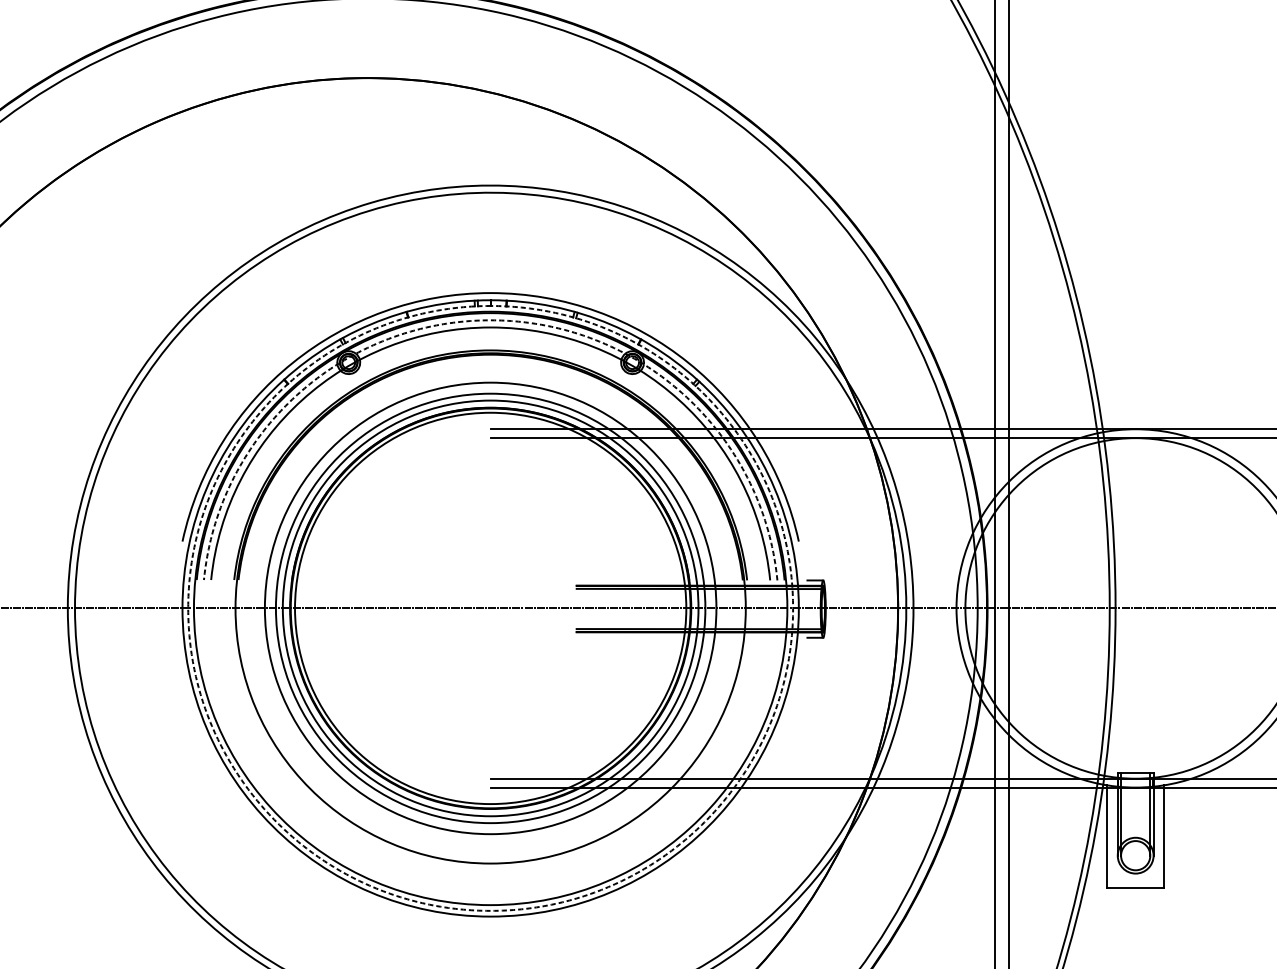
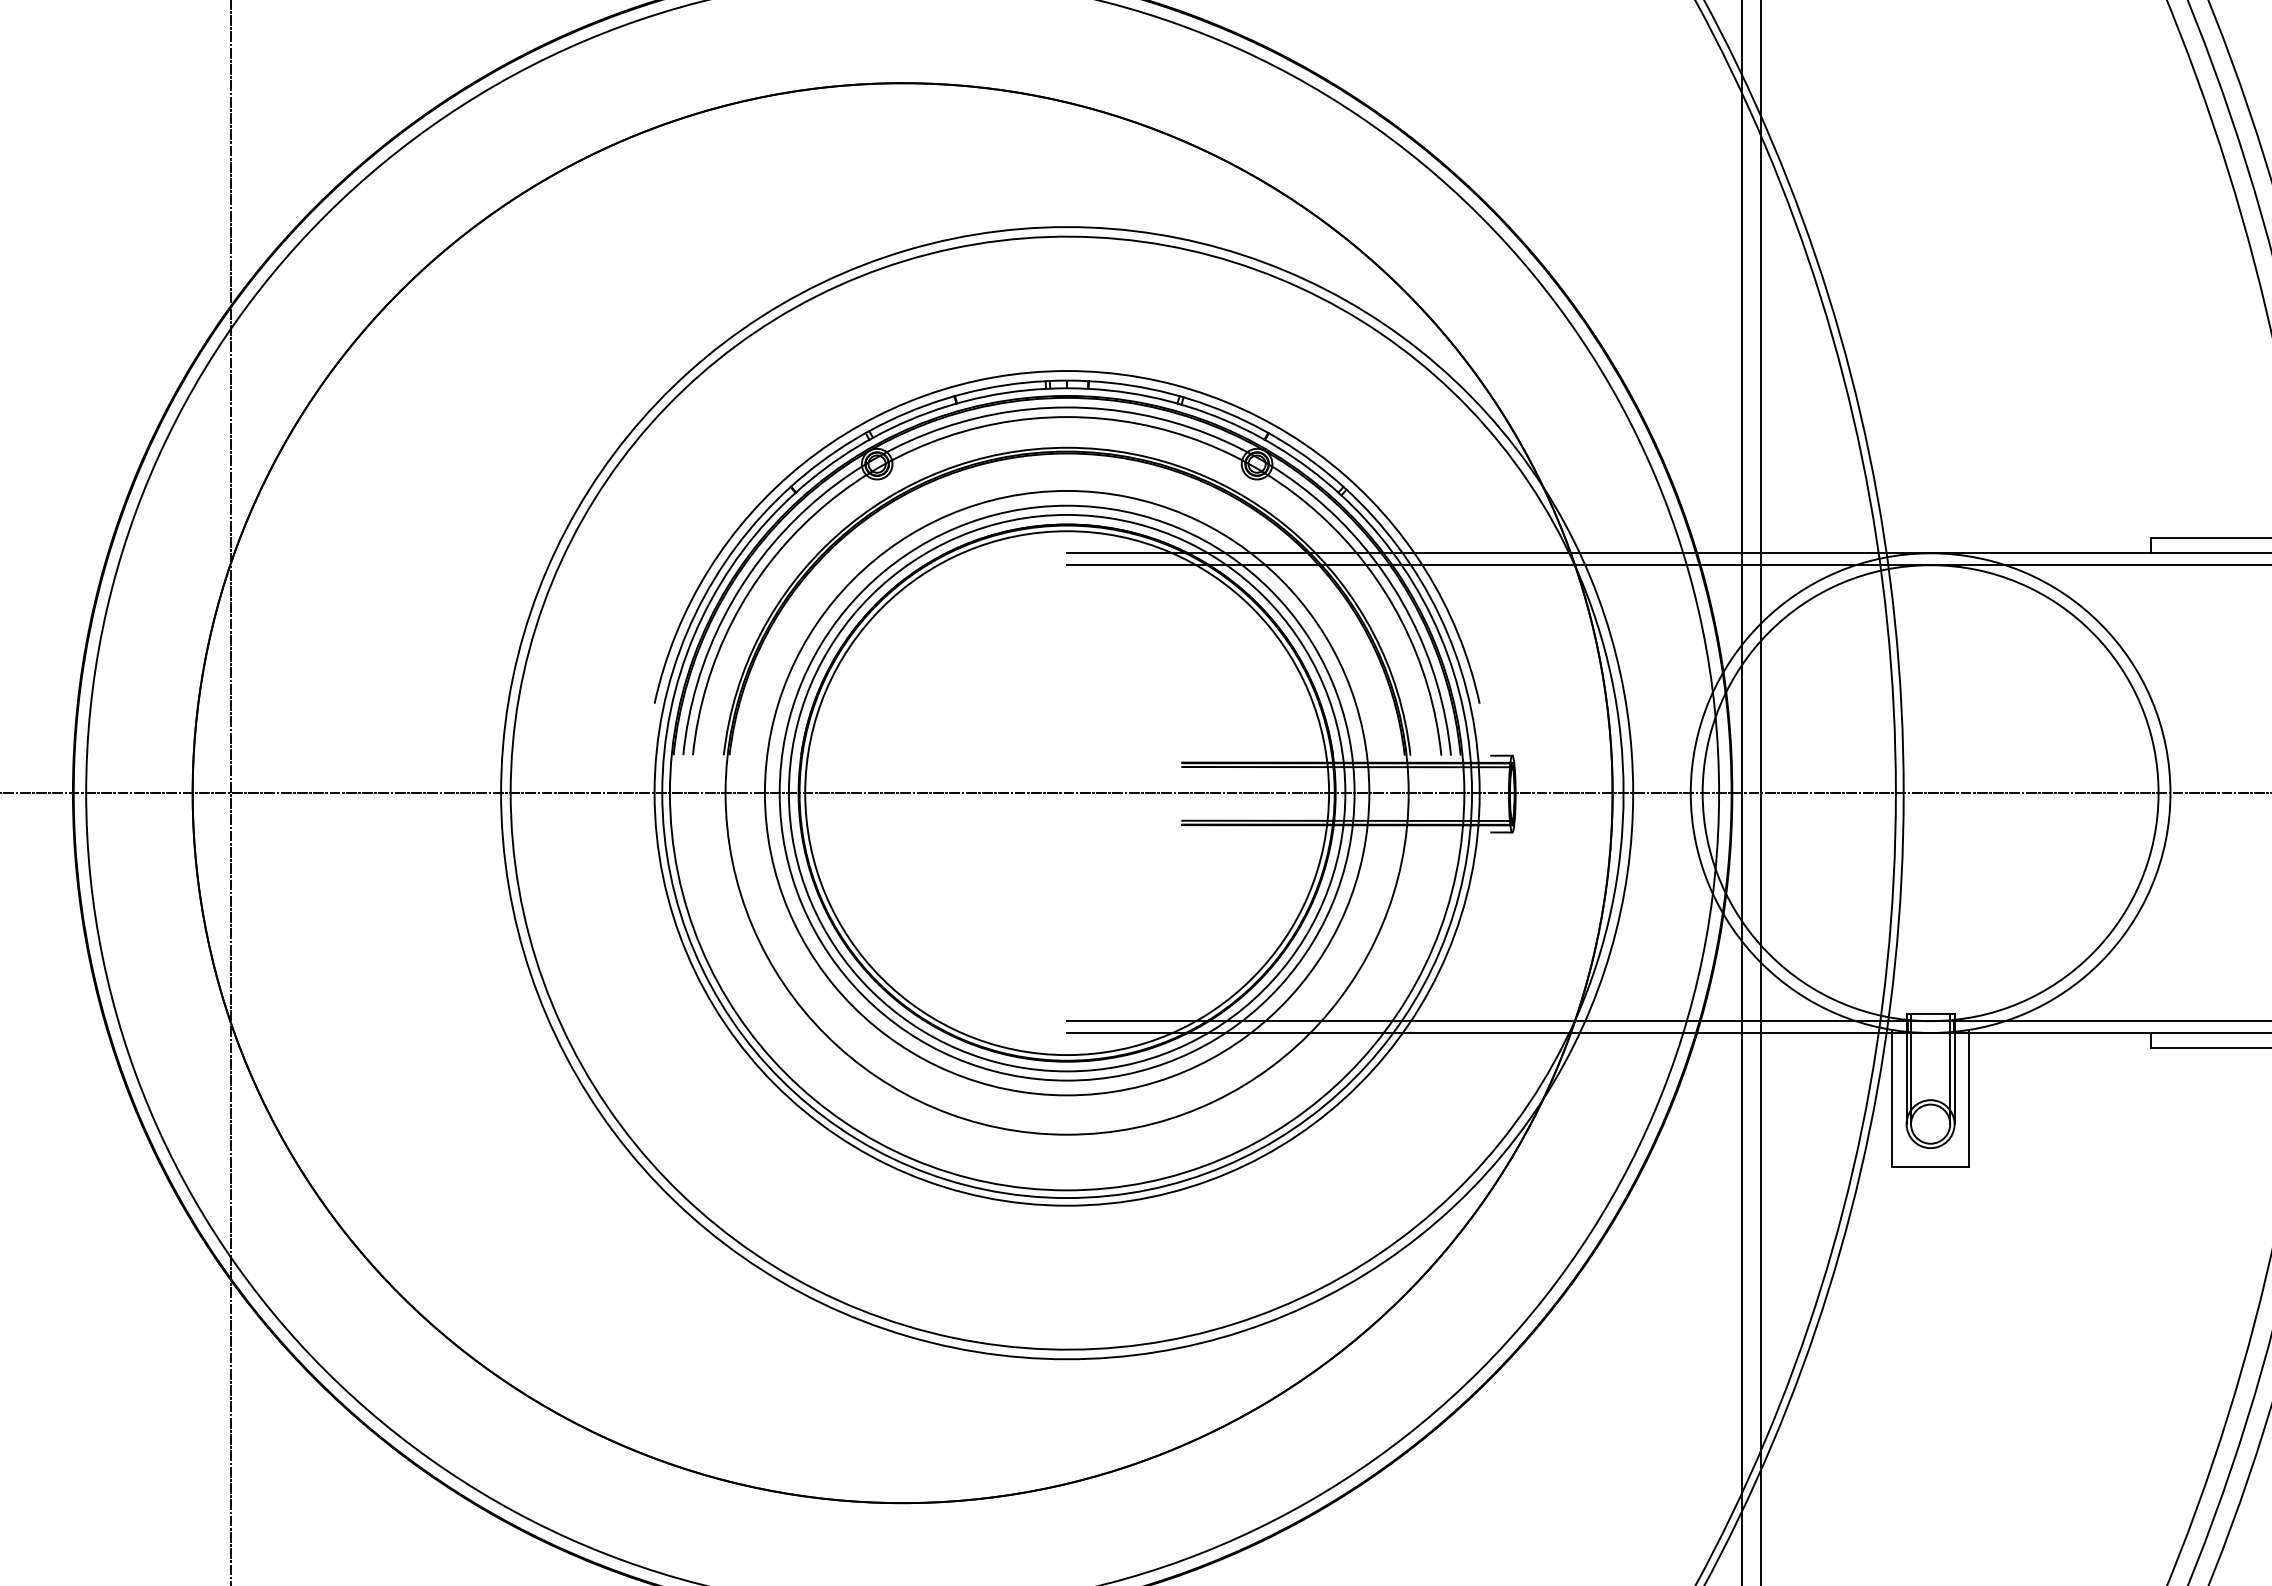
arc: (490, 320) -> (1067, 407), dashed -> solid
arc: (490, 911) -> (1066, 1198), dashed -> solid

